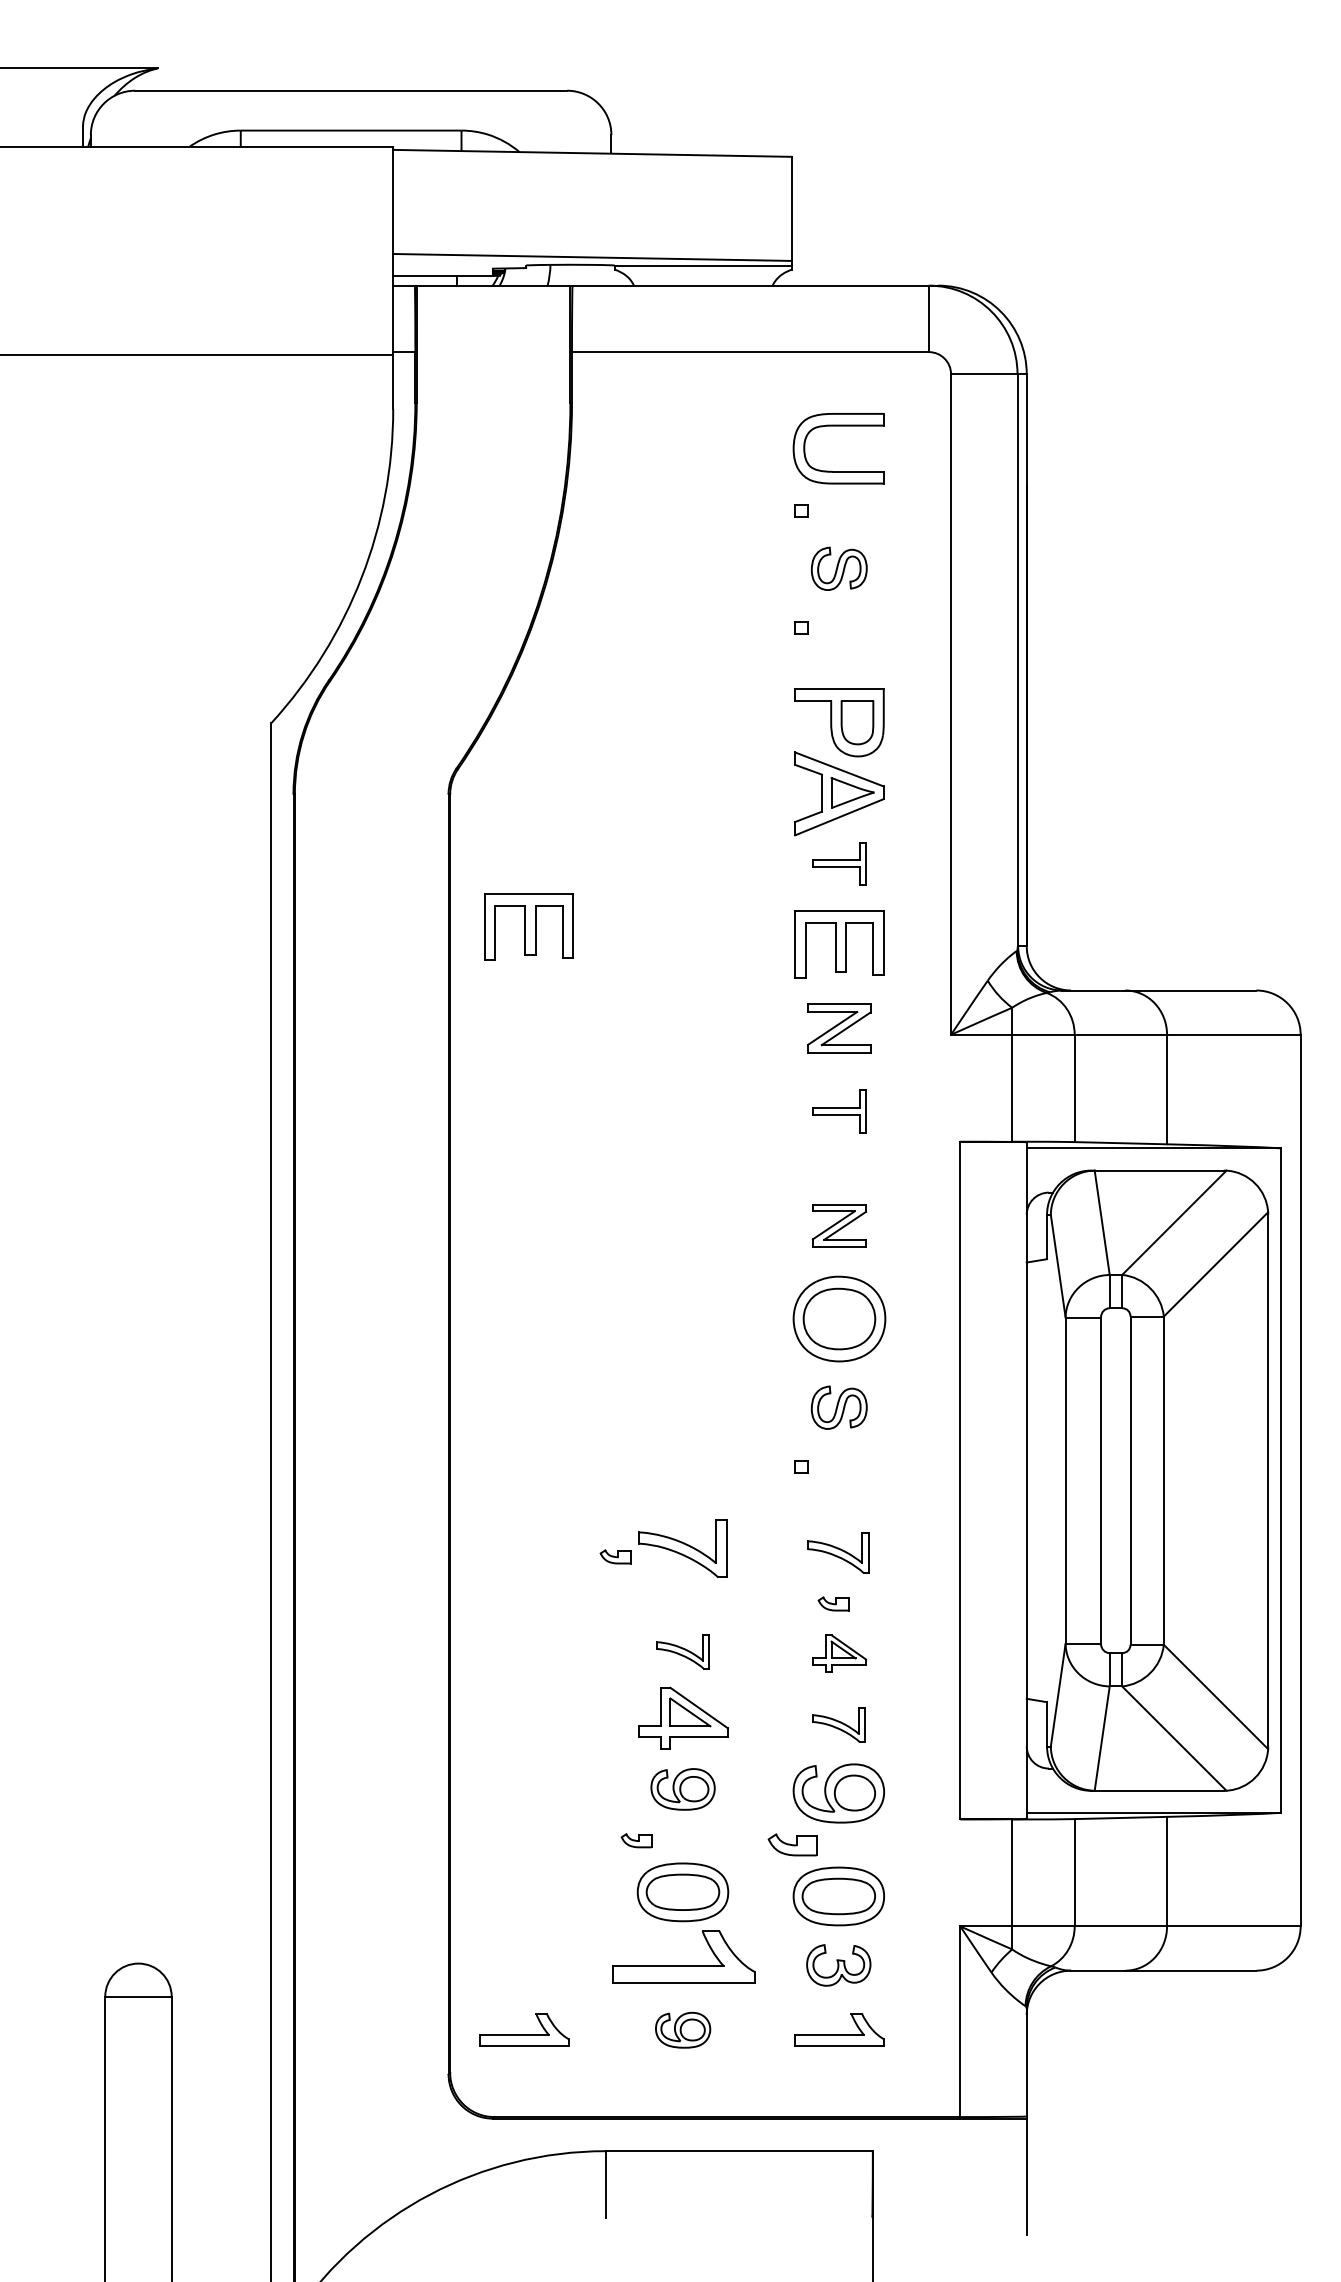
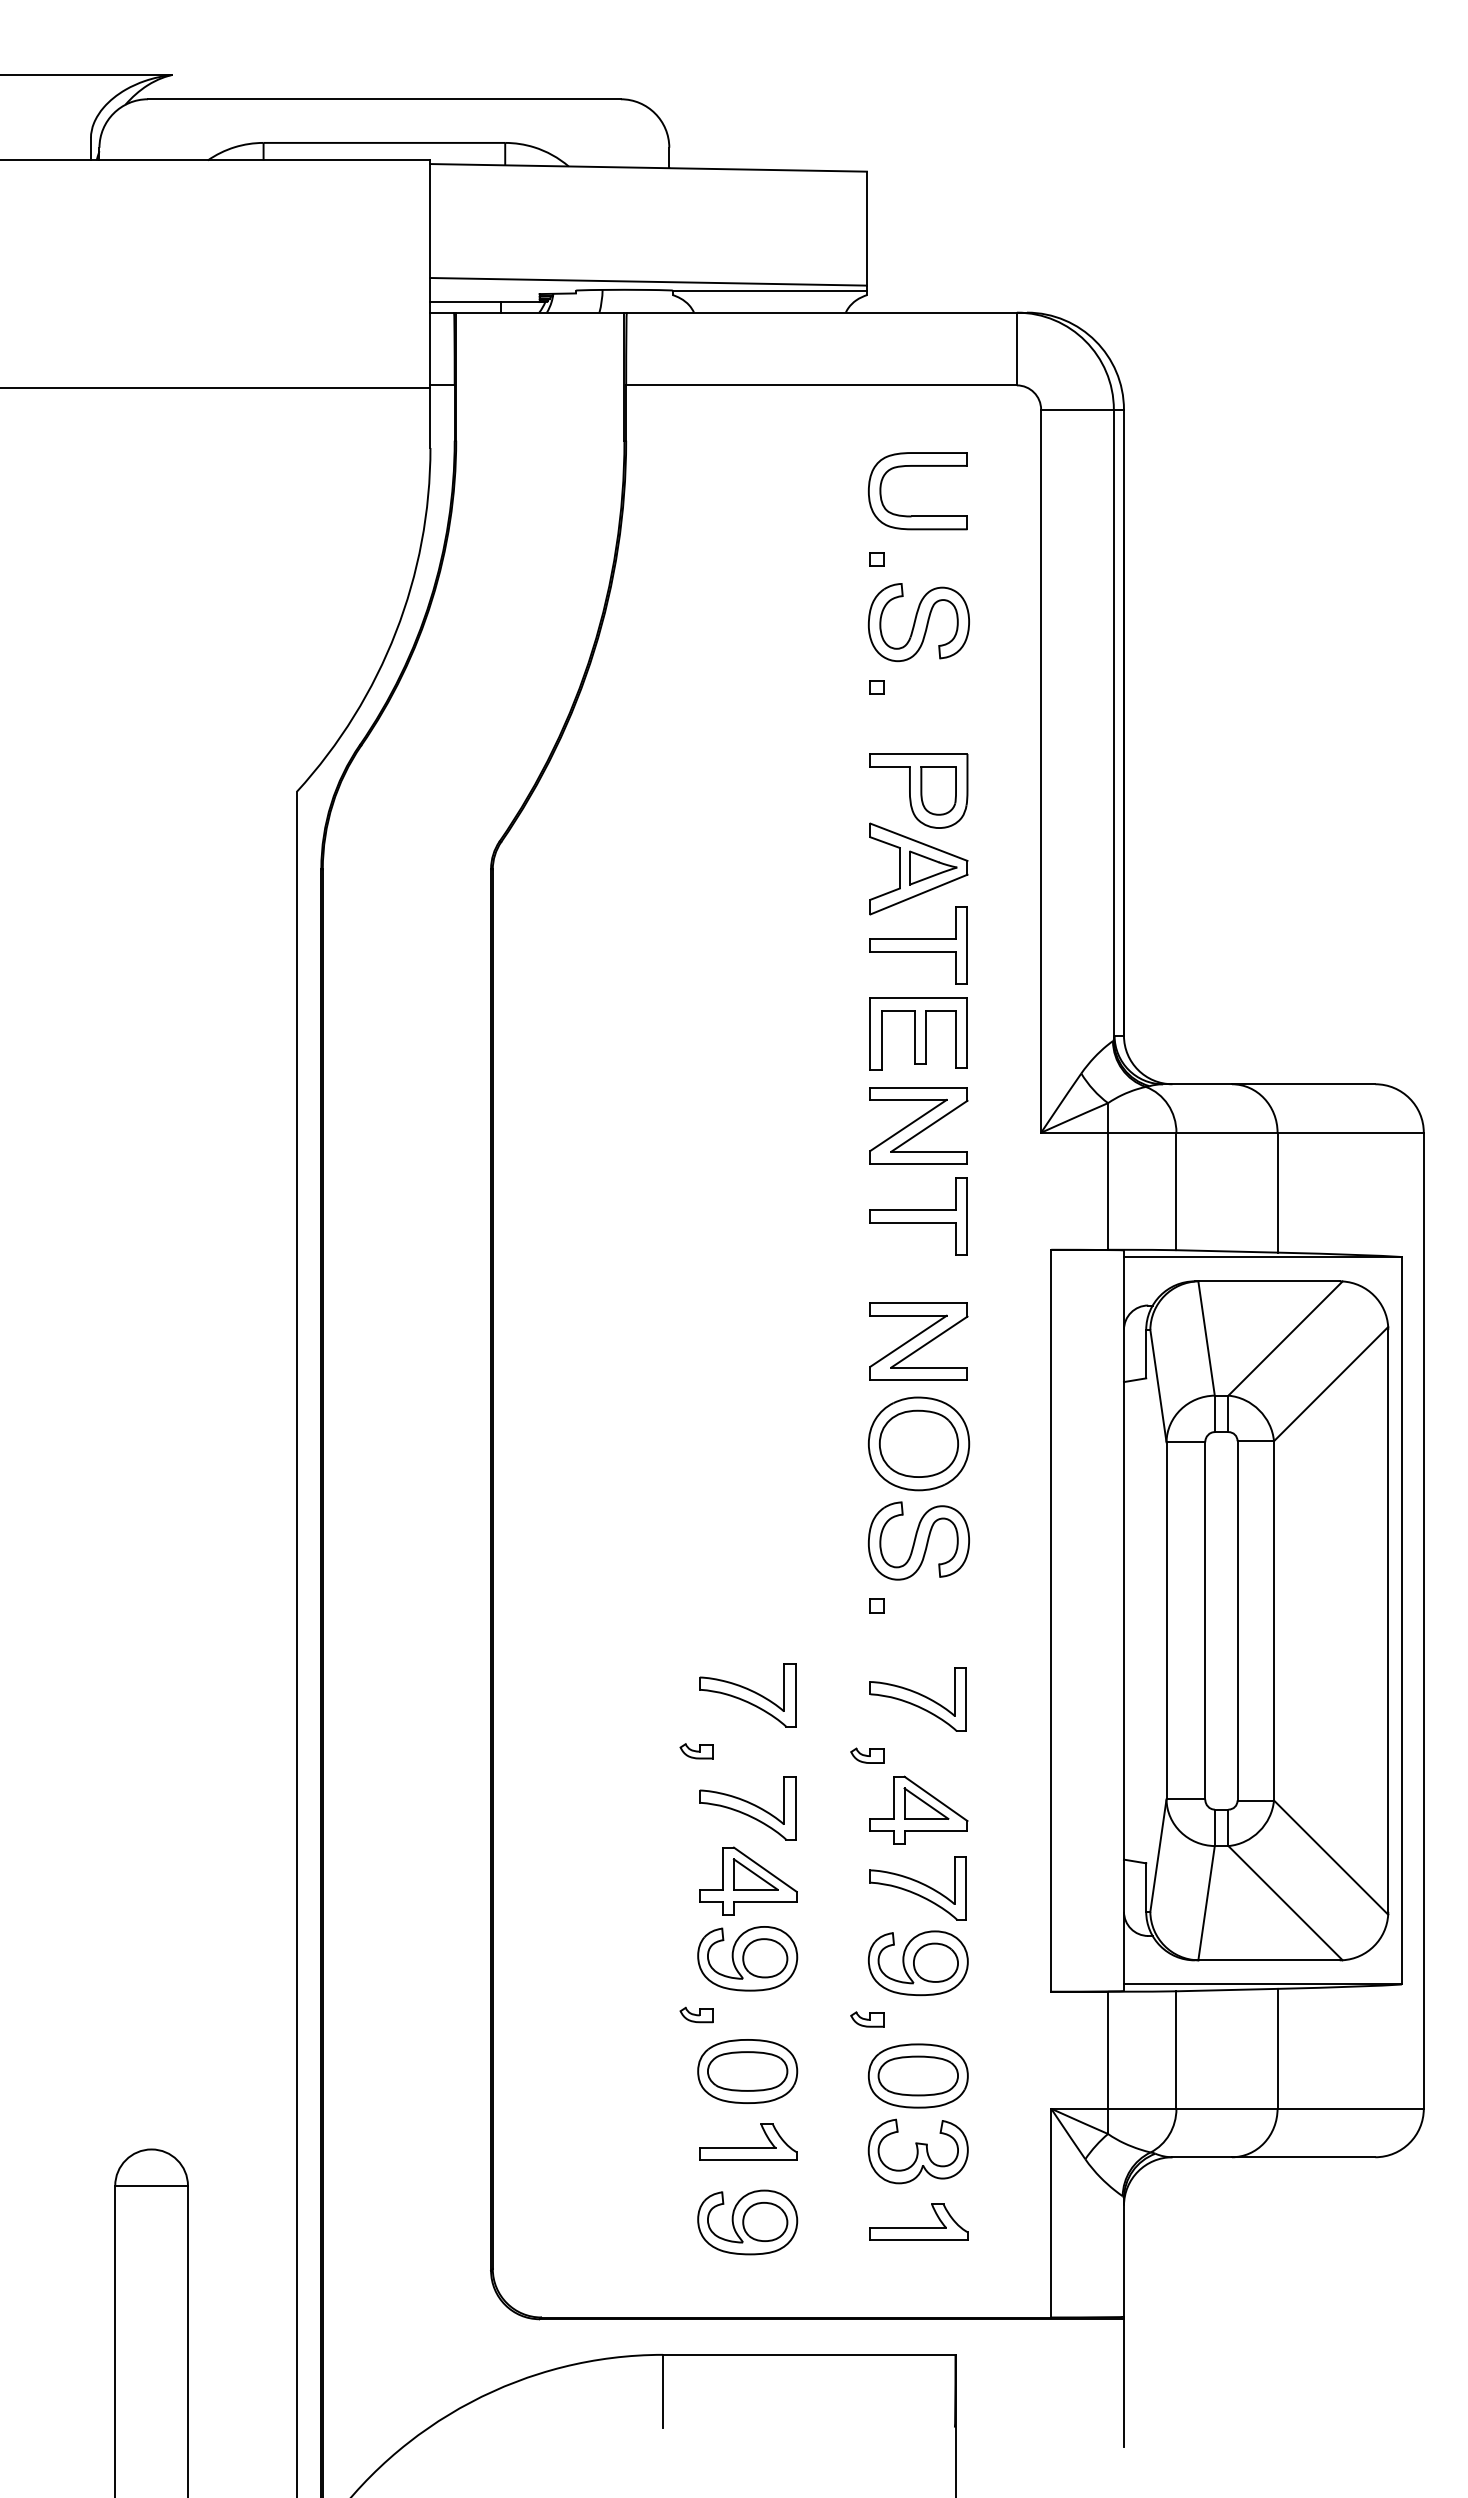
part: (839, 568) -> (918, 622), size x1.67
part: (839, 863) -> (918, 945), size x1.67
part: (528, 926) -> (578, 1014), removed
part: (839, 1028) -> (918, 1125), size x1.43
part: (839, 1111) -> (918, 1216), size x1.67
part: (839, 1225) -> (918, 1341), size x1.67
part: (839, 1407) -> (918, 1540), size x1.67
part: (838, 1552) -> (917, 1699), size x1.43
part: (615, 1557) -> (696, 1751), moved
part: (833, 1603) -> (867, 1755), moved
part: (682, 1652) -> (747, 1808), size x1.67
part: (839, 1653) -> (918, 1809), size x1.67
part: (838, 1725) -> (917, 1888), size x1.67
part: (682, 1789) -> (747, 1958), size x1.43
part: (792, 1844) -> (867, 2019), size x0.62
part: (683, 1956) -> (748, 2141), size x0.62
part: (838, 1965) -> (917, 2151), size x1.43
part: (523, 2029) -> (573, 2221), removed
part: (682, 2030) -> (747, 2222), size x1.67

